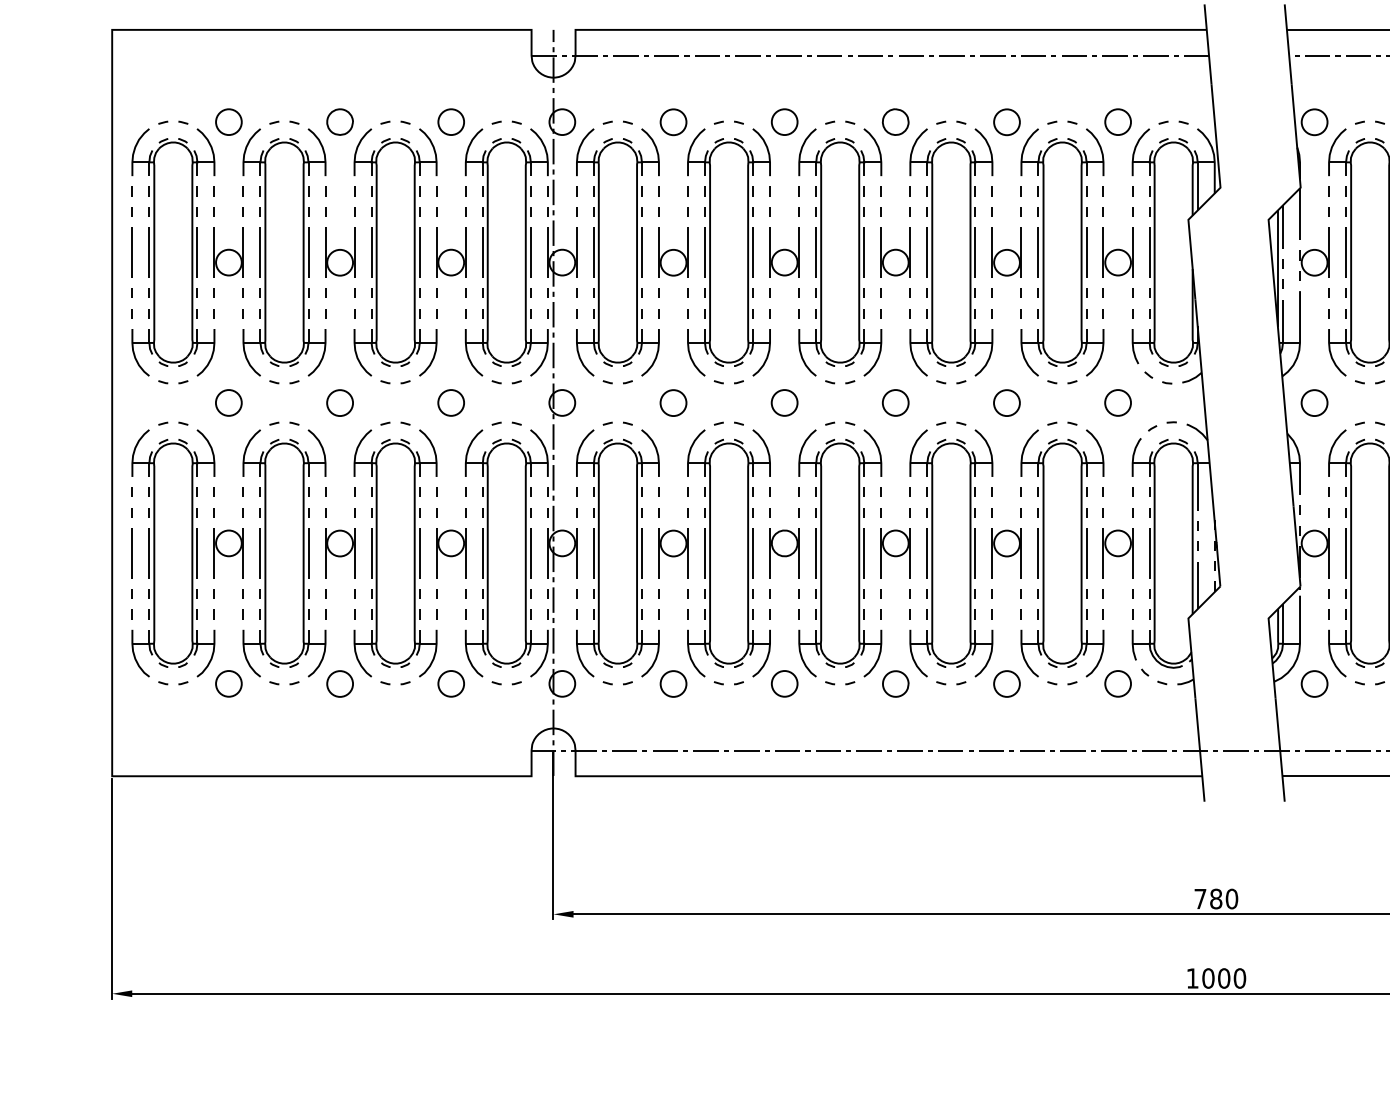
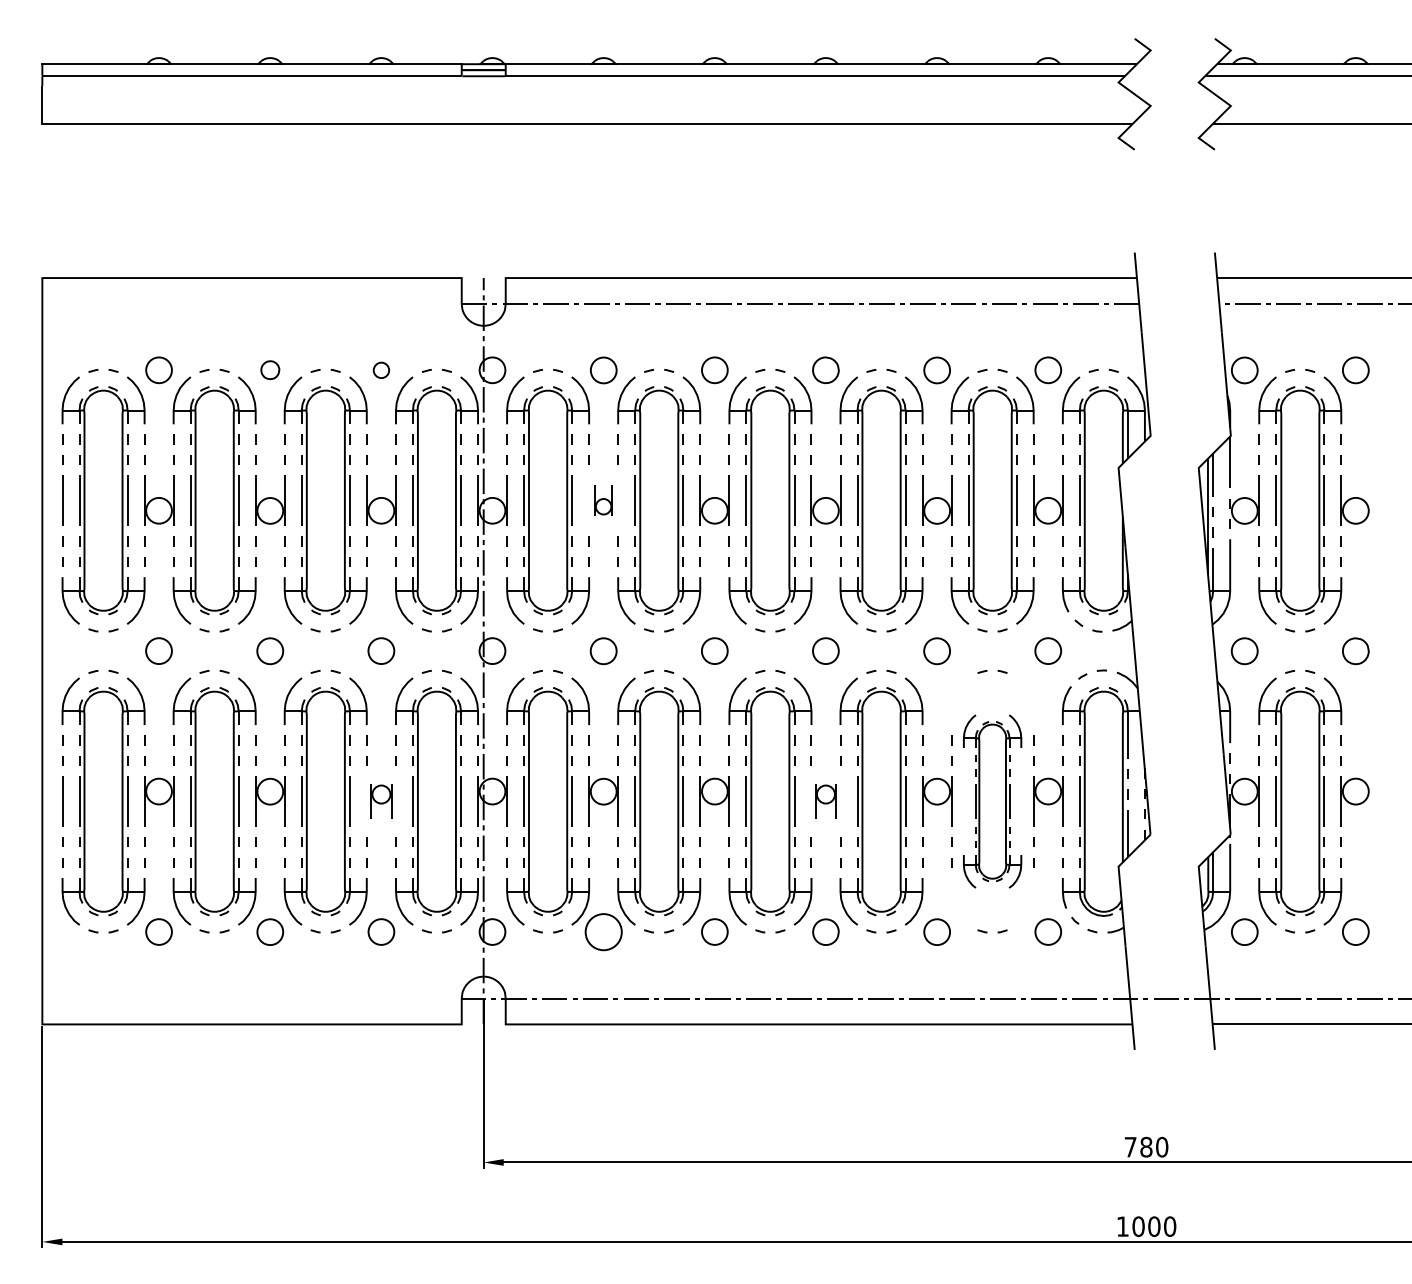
part: (340, 121) -> (270, 369), size x0.7
circle: (451, 122) -> (381, 370), size x0.6
part: (673, 252) -> (603, 500), size x0.6
part: (451, 553) -> (381, 801), size x0.7
part: (895, 553) -> (825, 801), size x0.7
part: (1062, 553) -> (992, 801), size x0.7
circle: (673, 684) -> (603, 932), size x1.4

